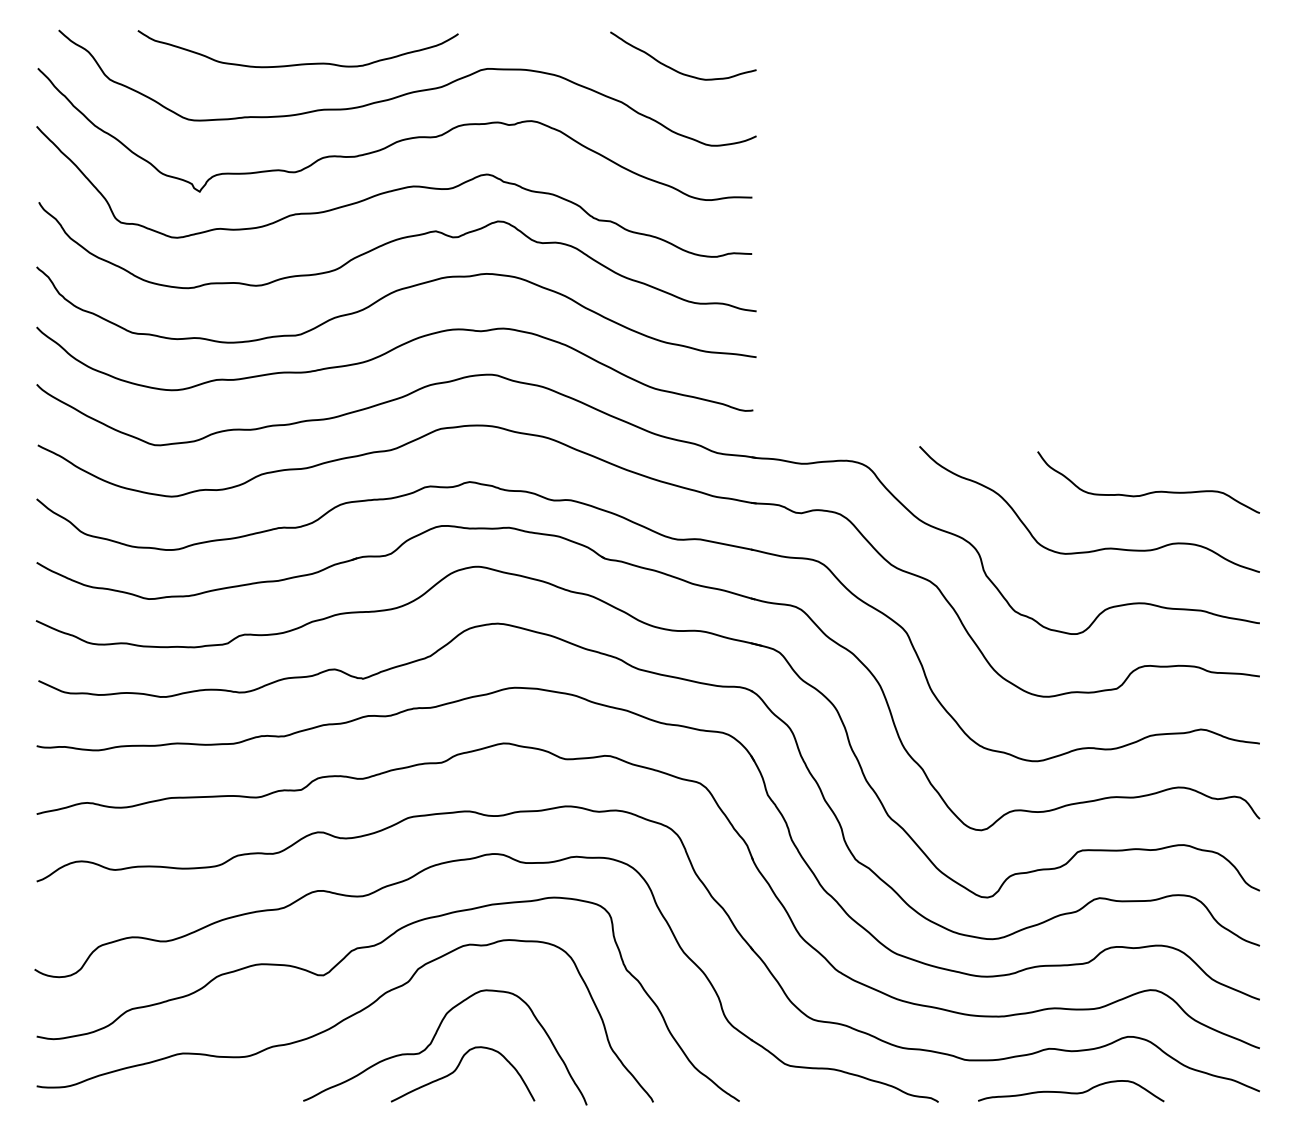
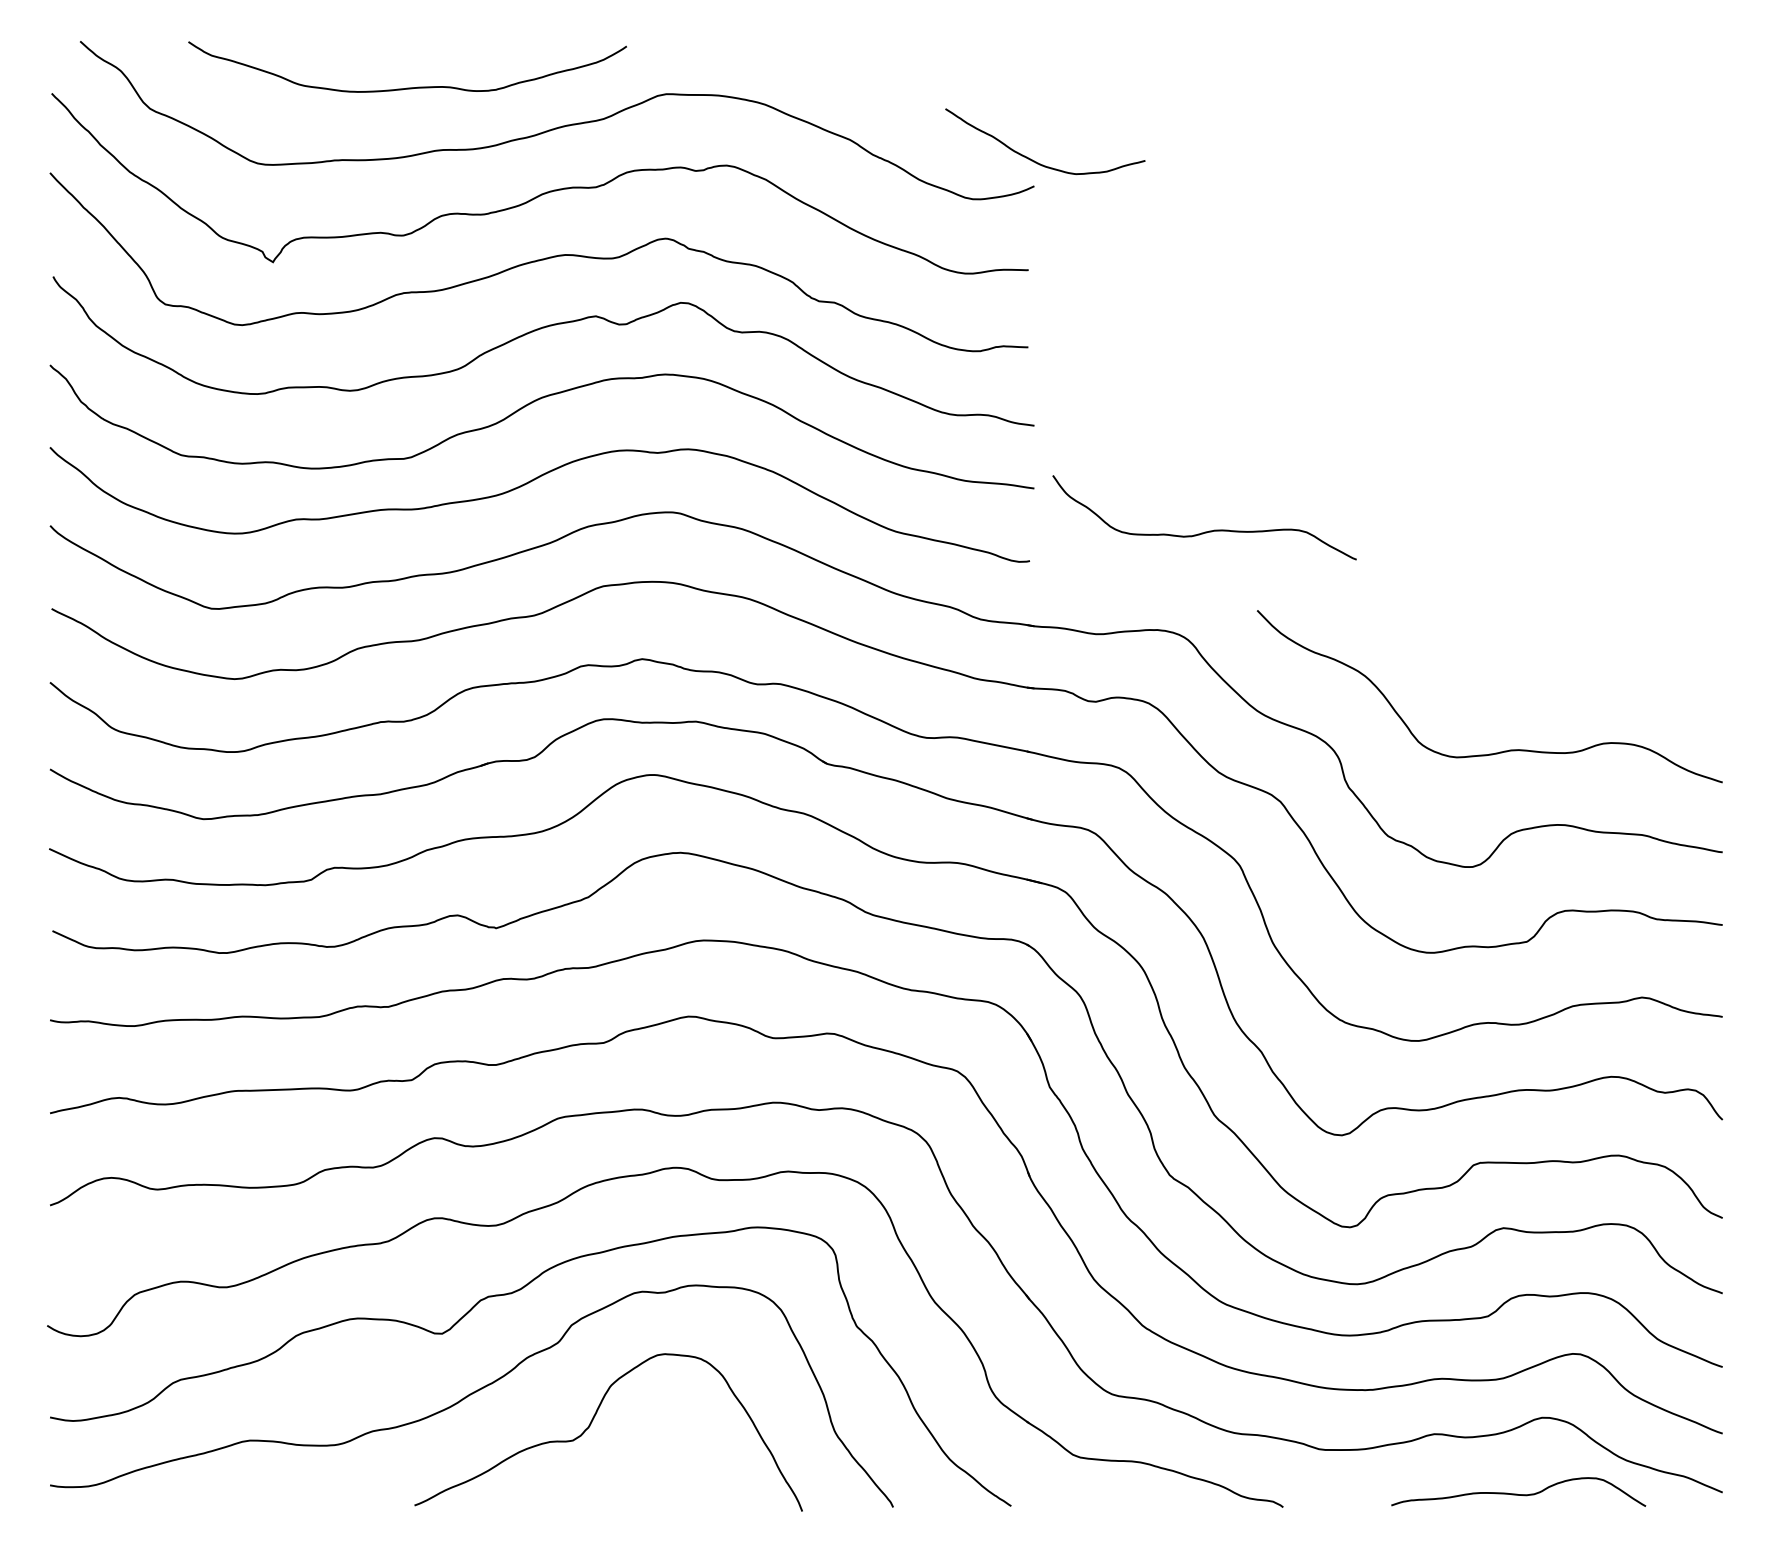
curve: (676, 70) -> (1036, 161), moved
curve: (1152, 491) -> (1209, 530), moved
curve: (457, 1068) -> (625, 1461), removed
curve: (1070, 1092) -> (1517, 1493), moved

